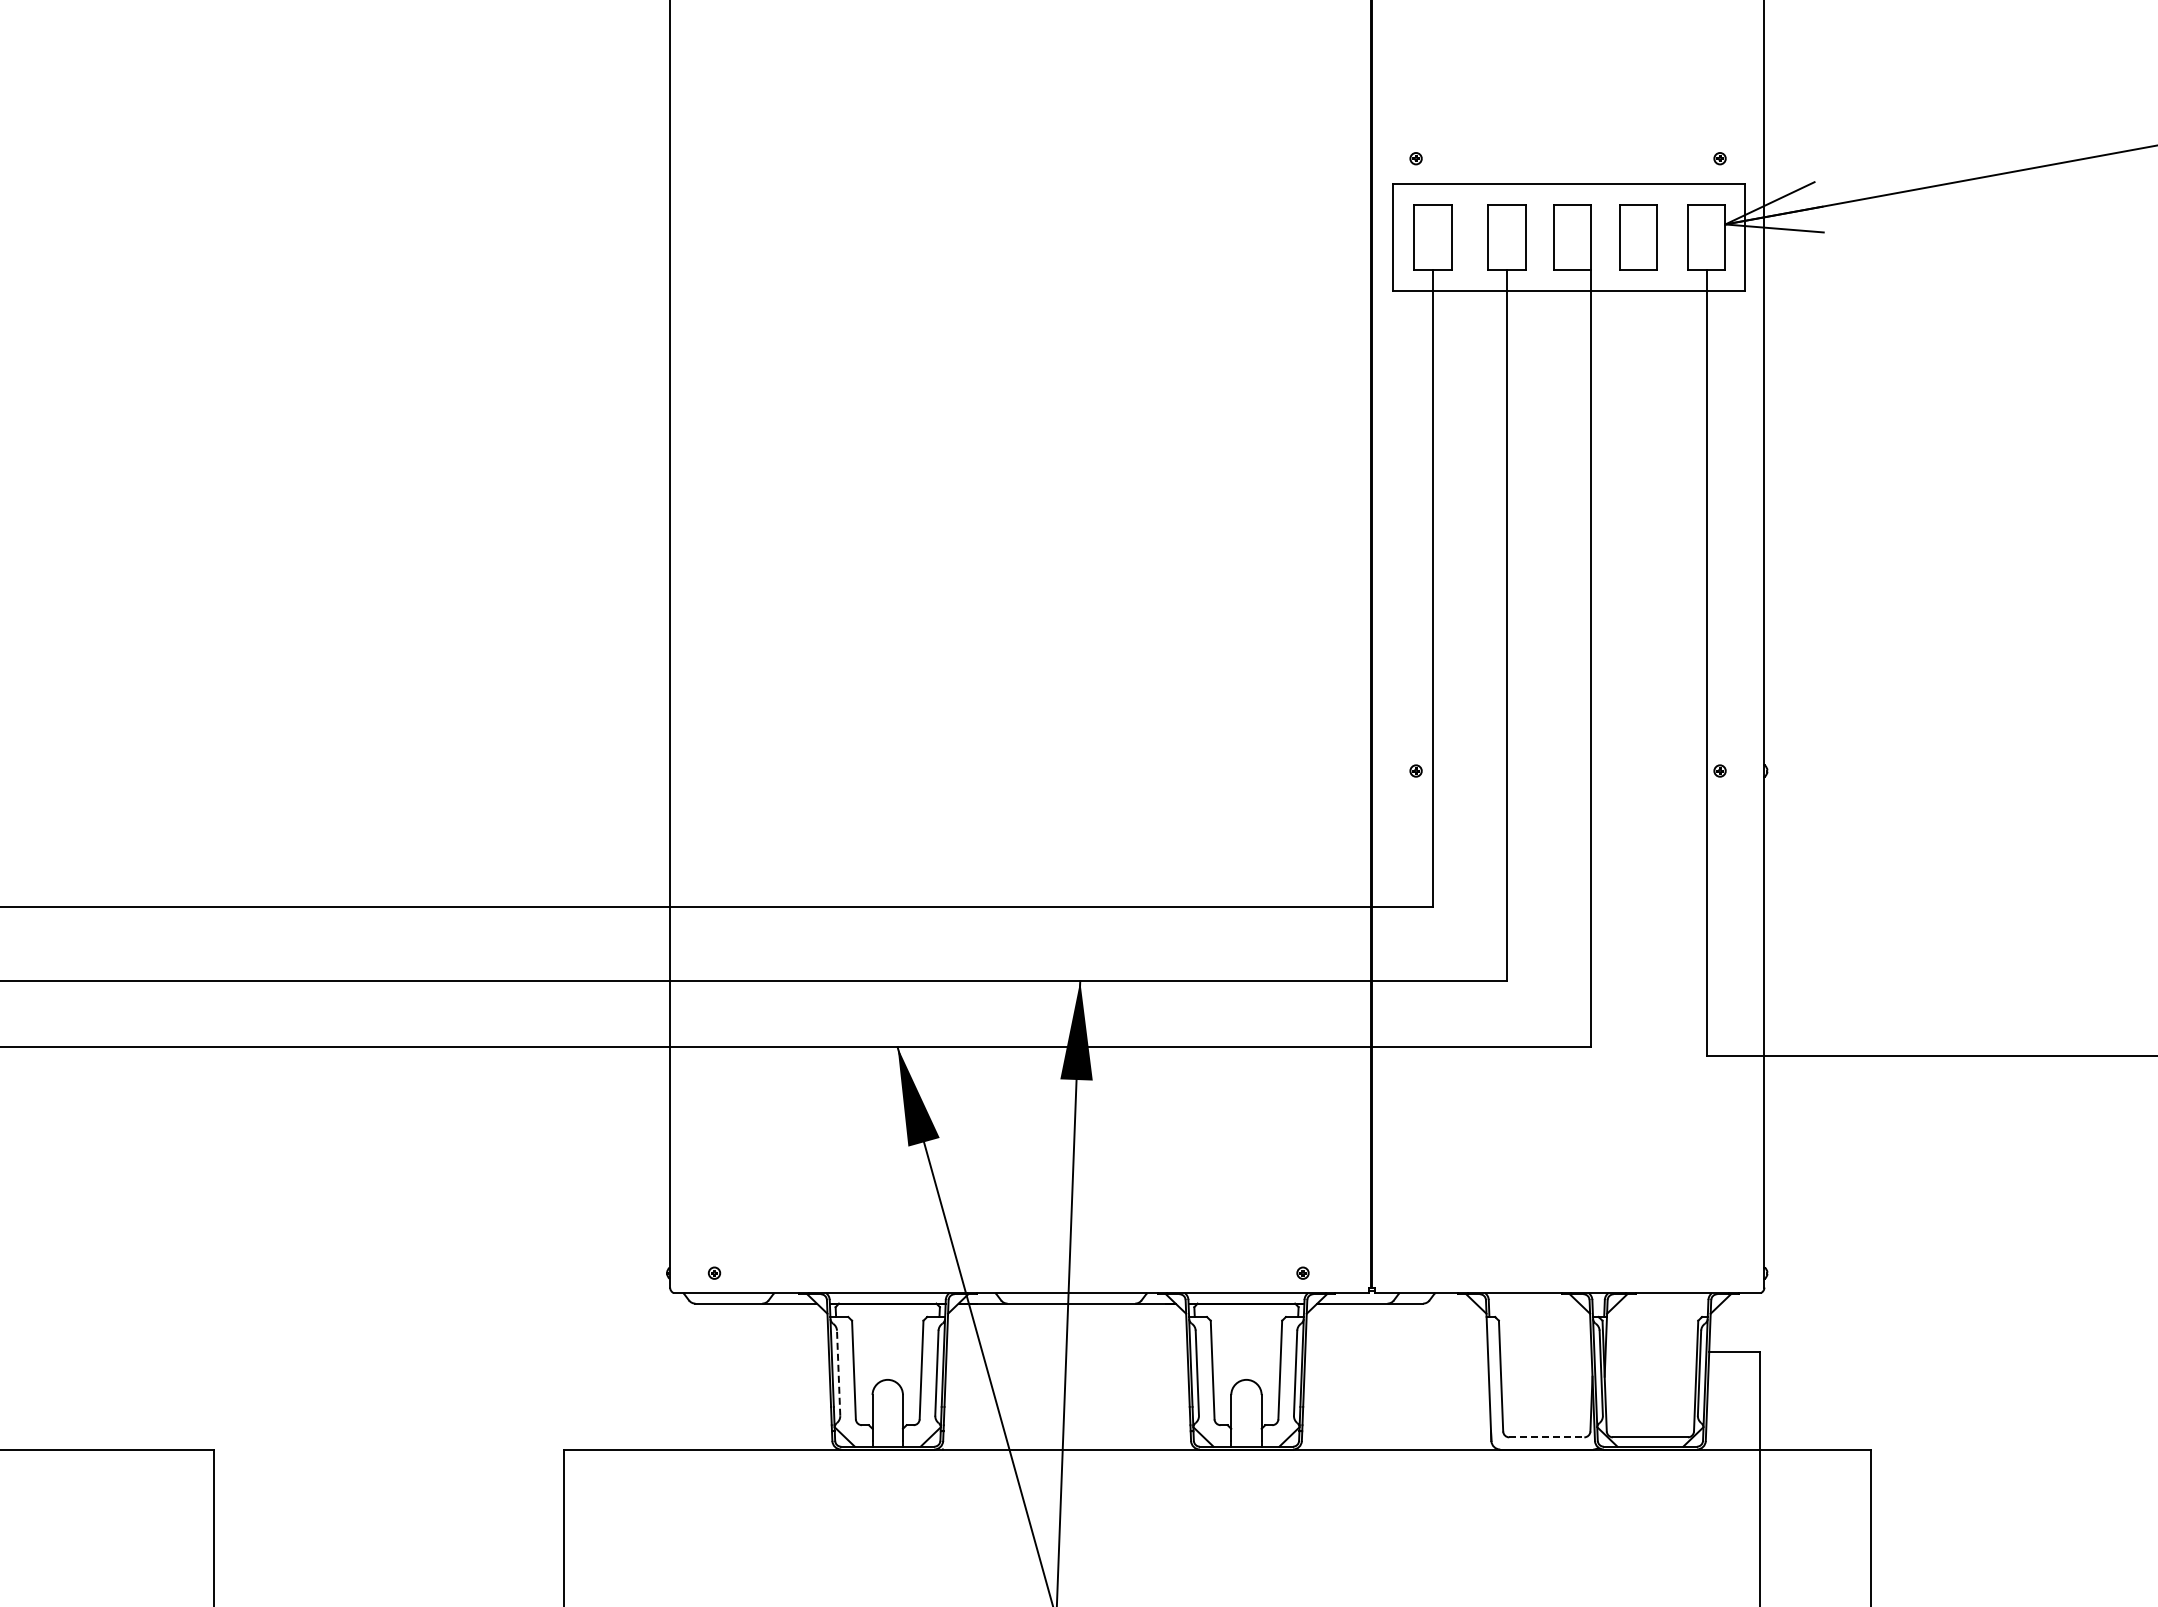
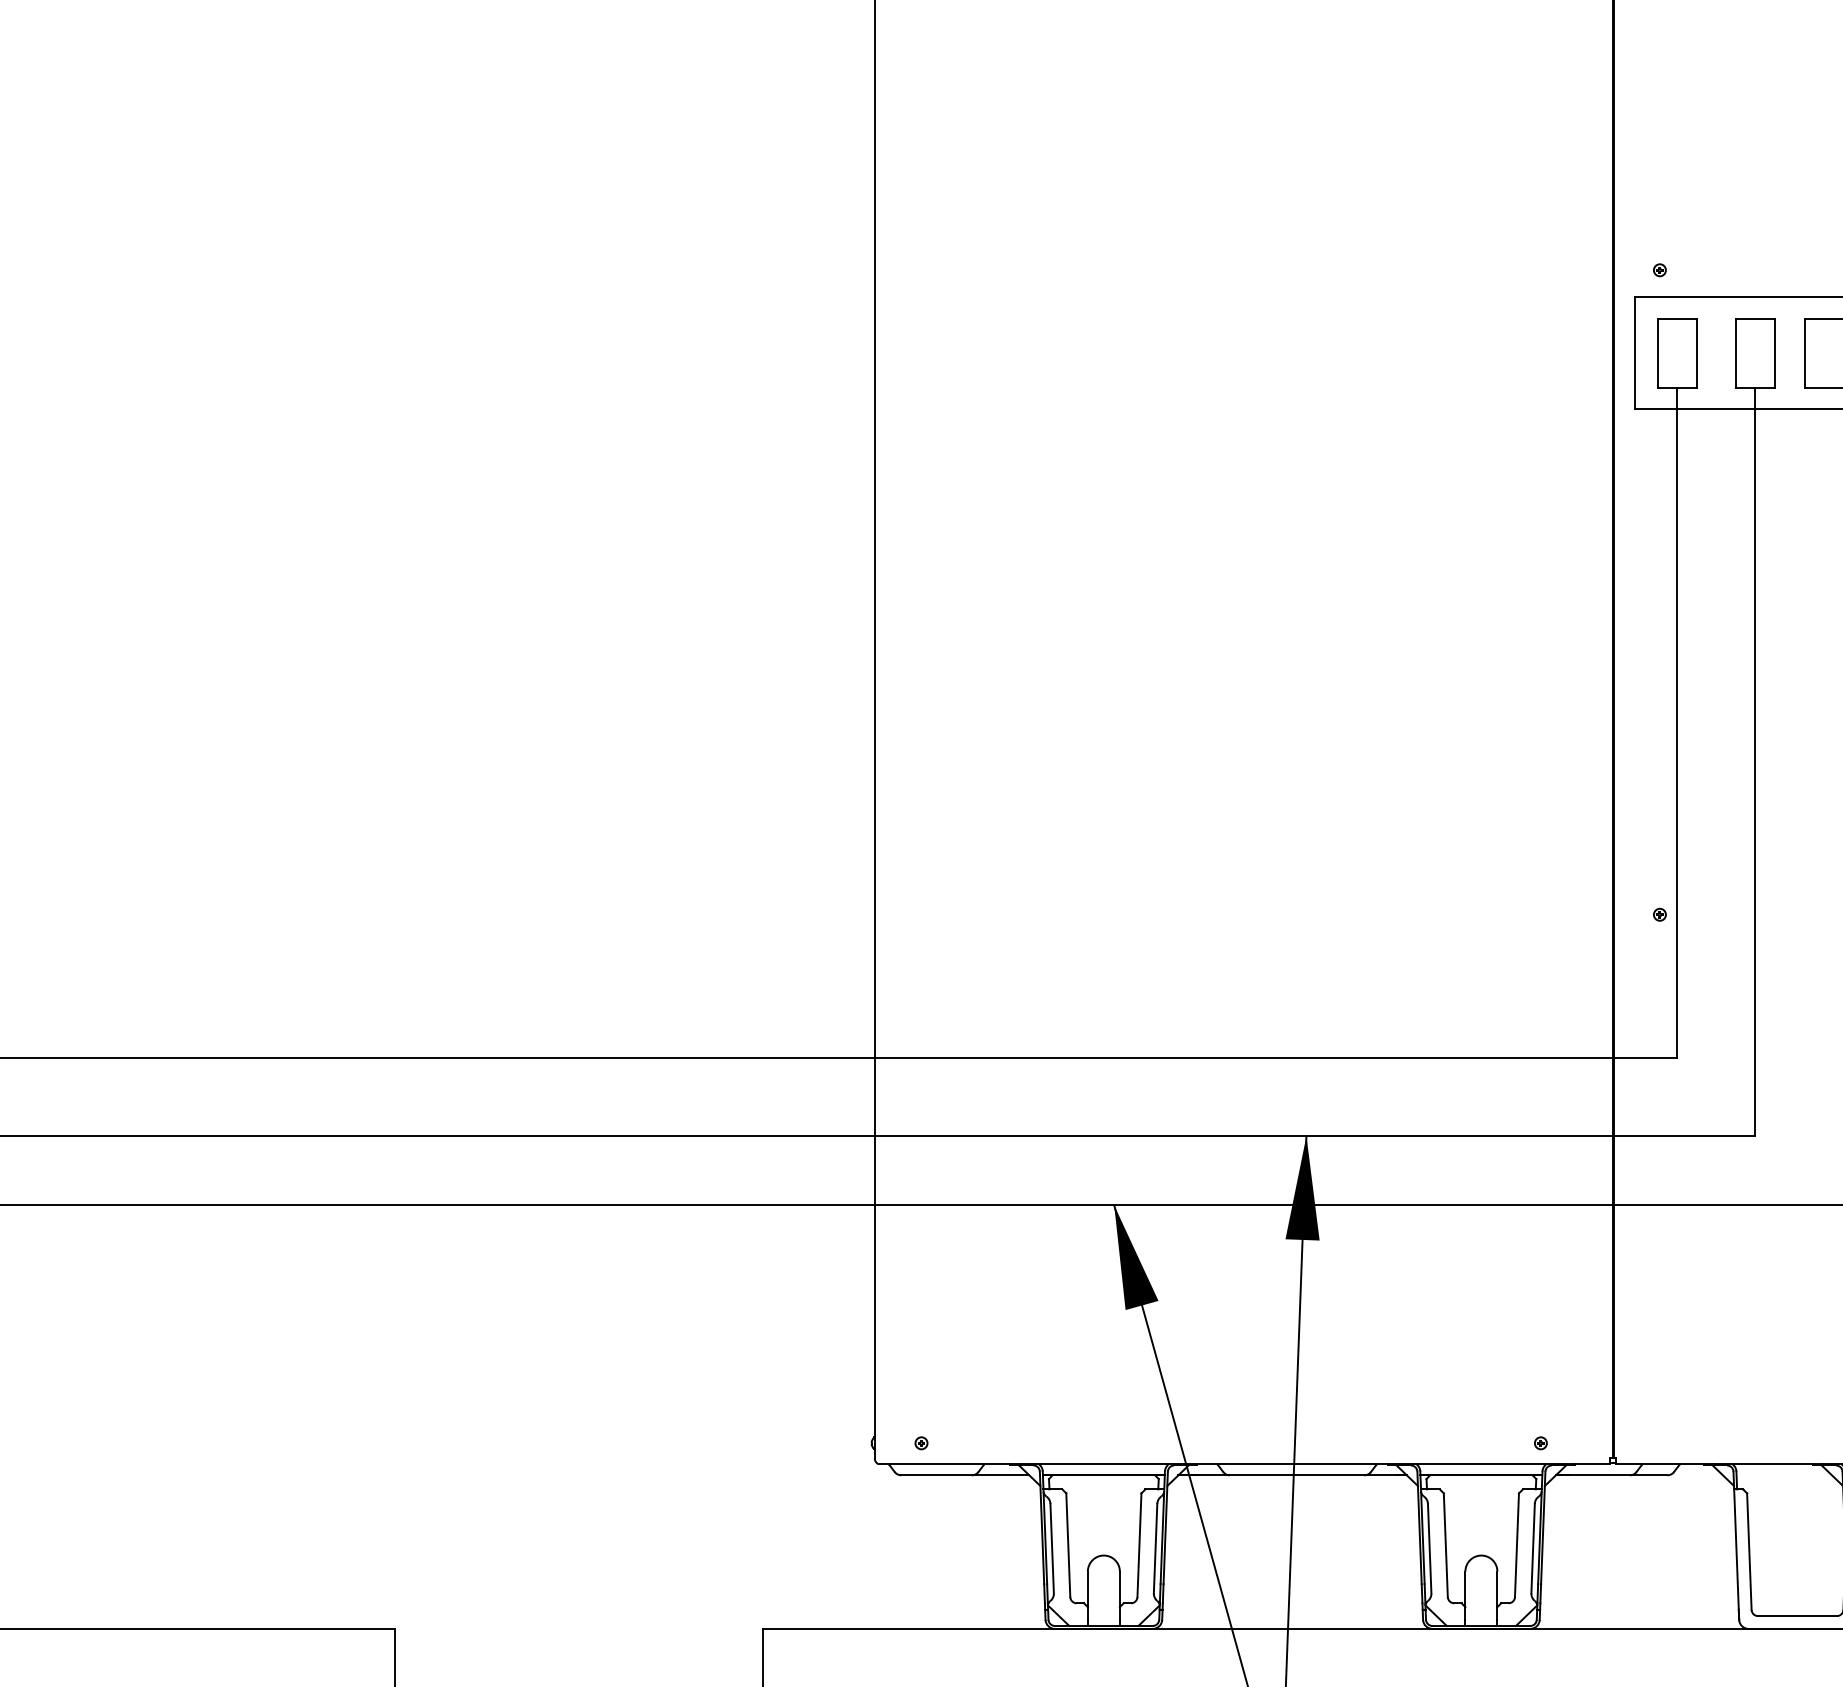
line: (838, 1373) -> (1052, 1548), dashed -> solid
line: (1546, 1437) -> (1797, 1616), dashed -> solid

